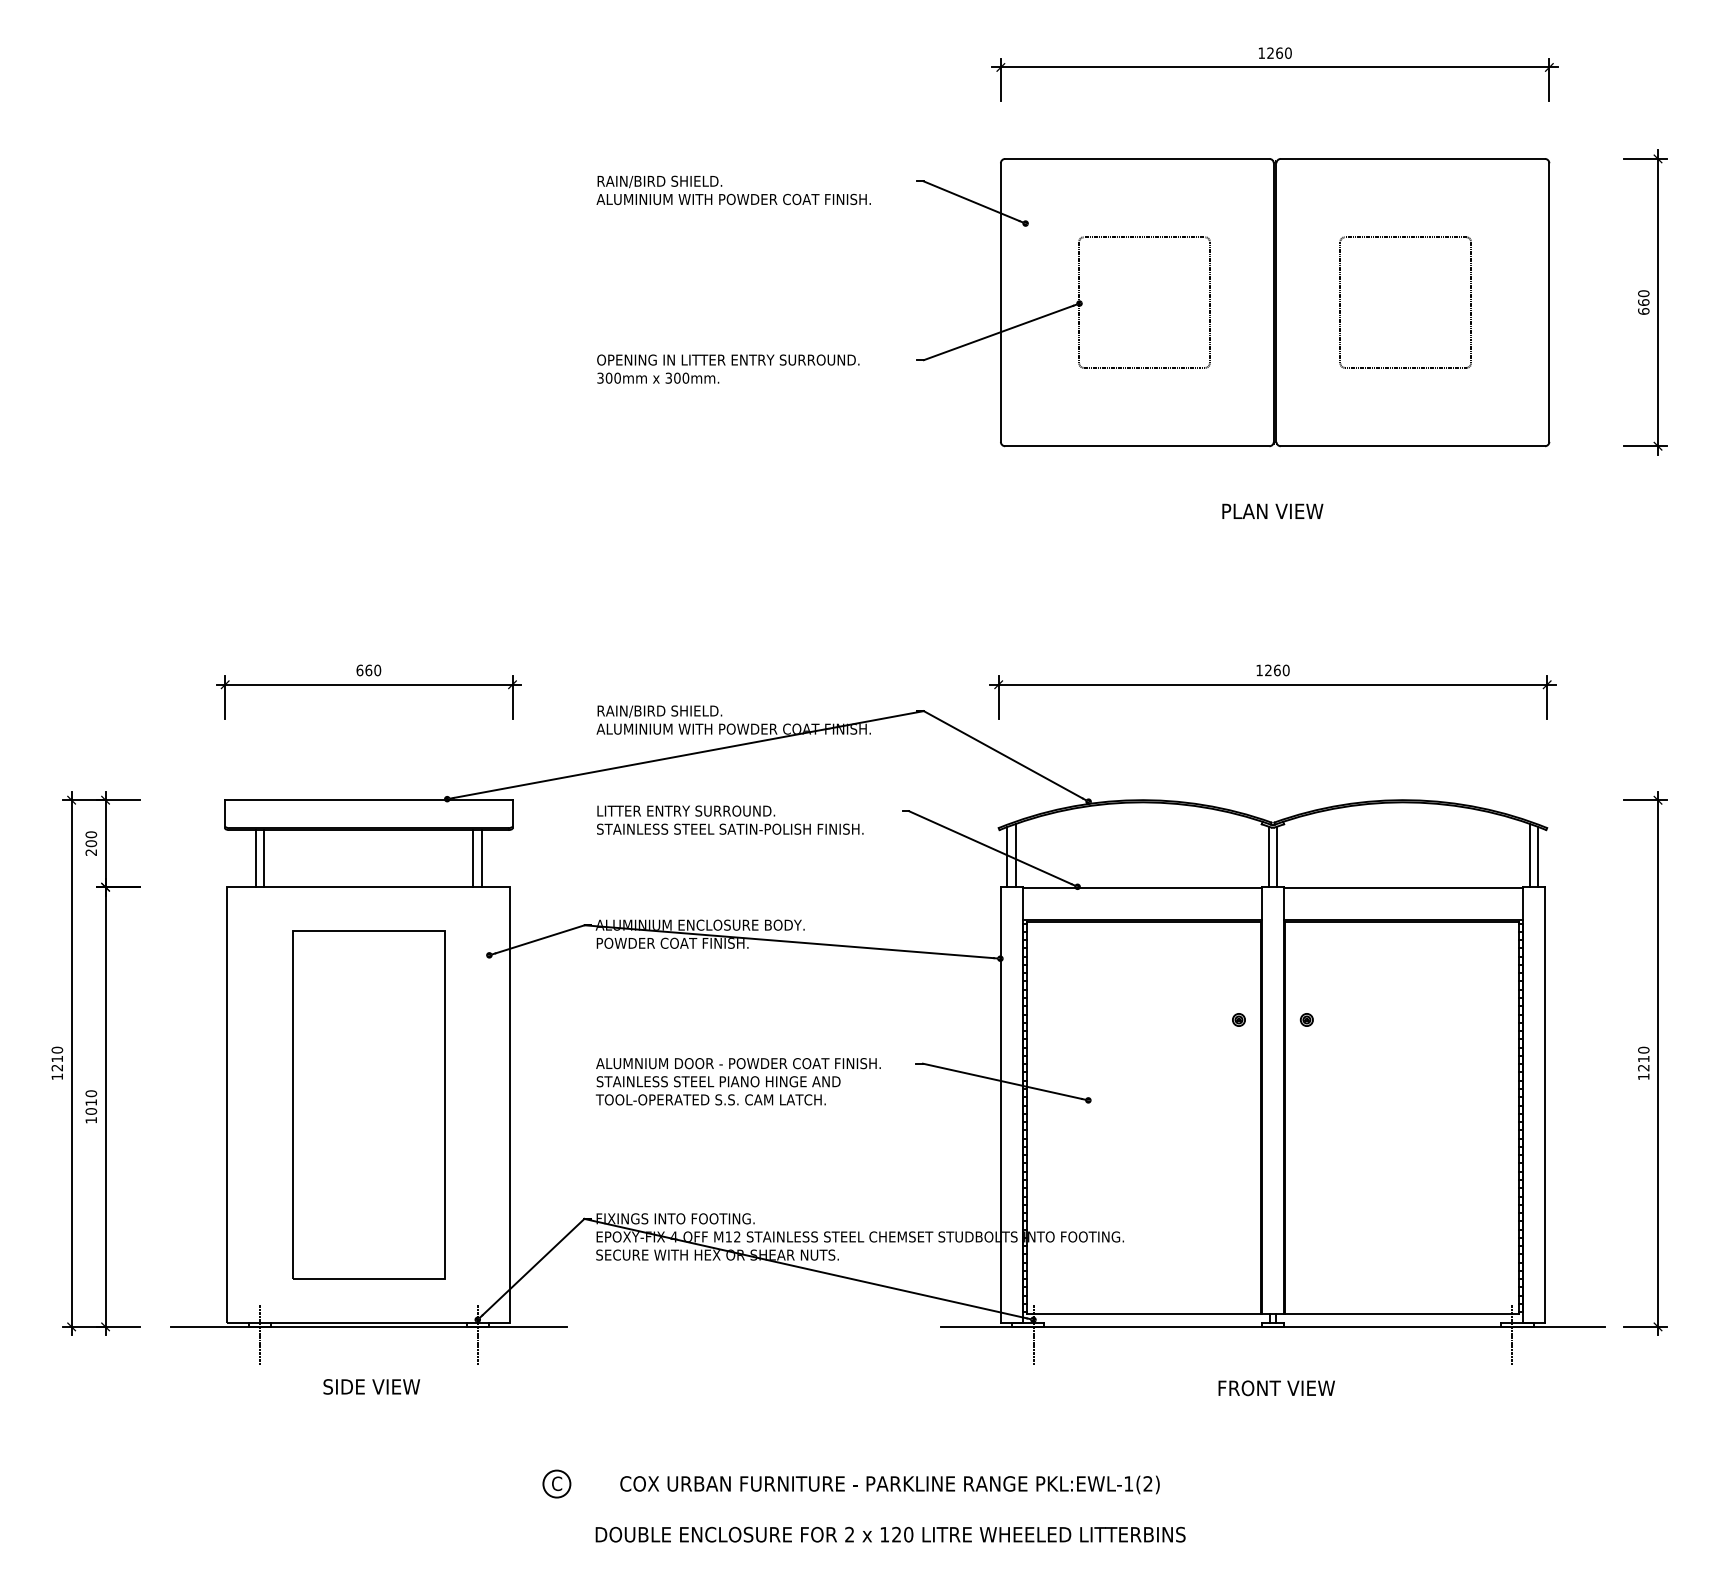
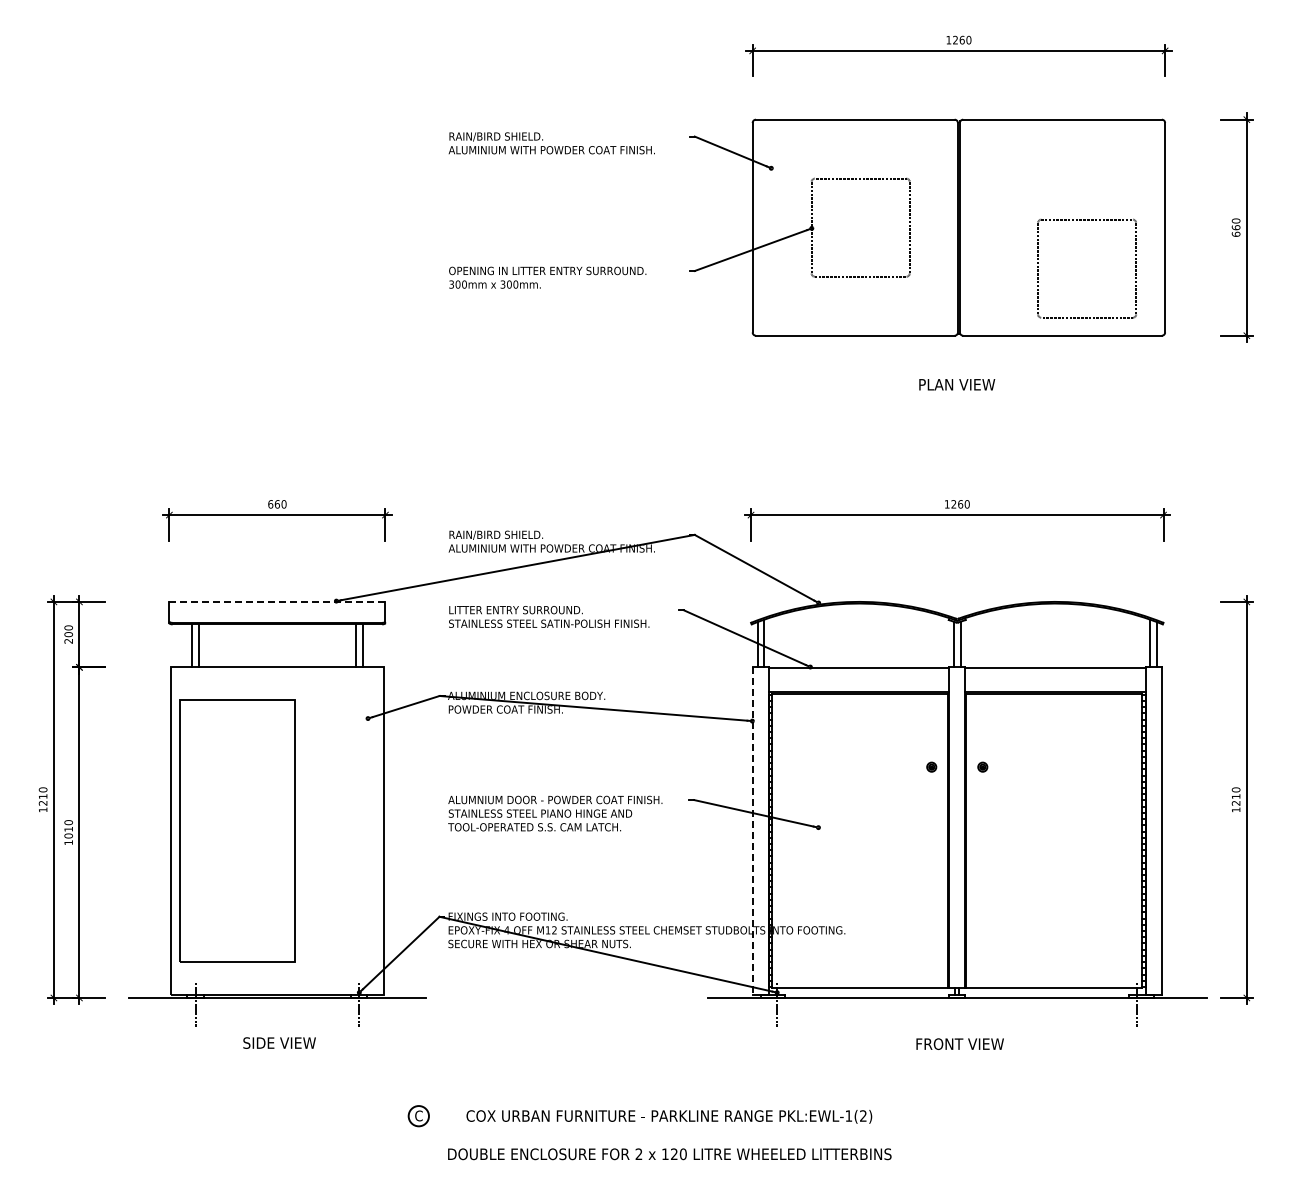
part: (1403, 238) -> (1085, 220), moved
line: (367, 799) -> (276, 601), solid -> dashed
part: (368, 1104) -> (237, 830), moved
line: (1000, 1105) -> (752, 831), solid -> dashed

